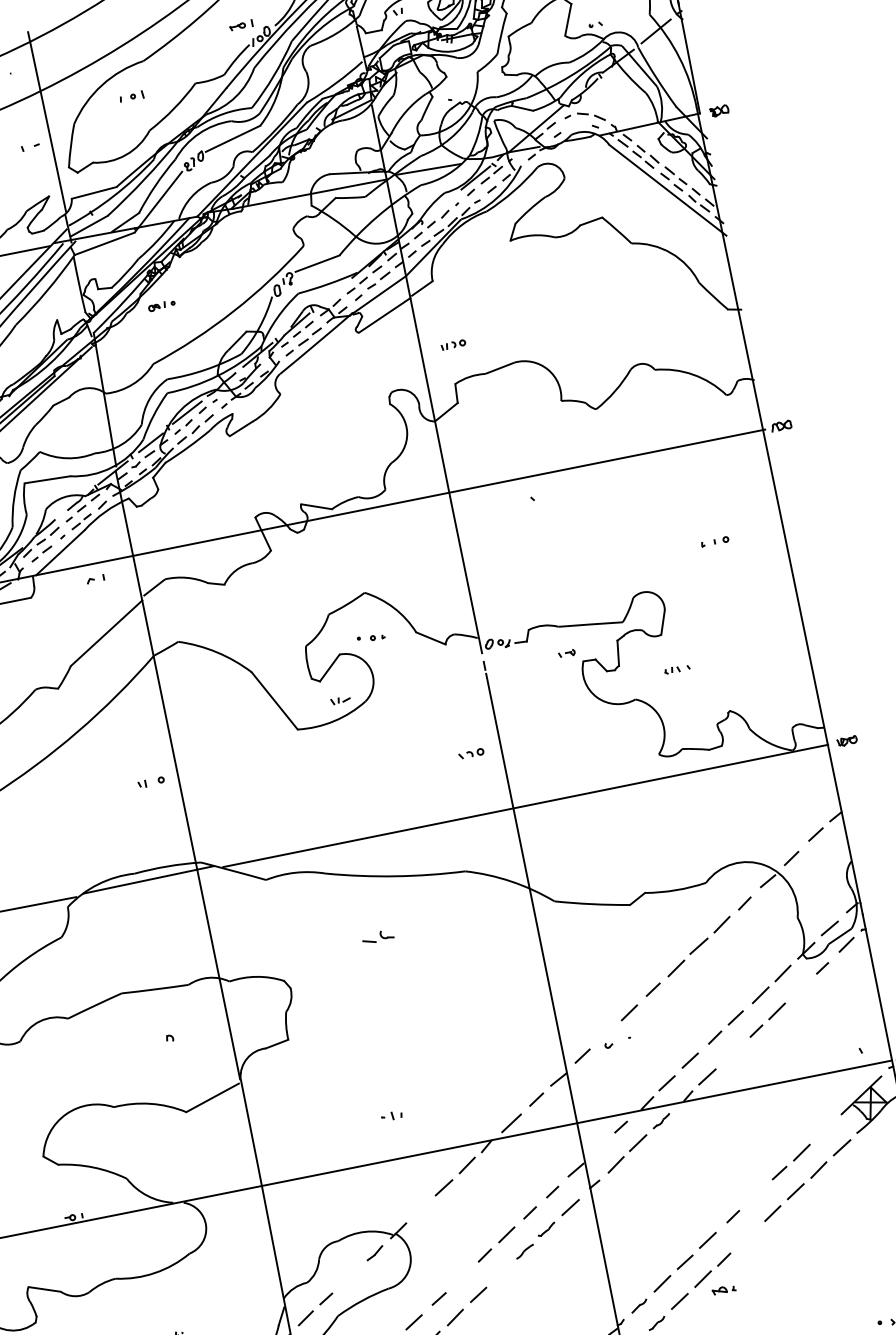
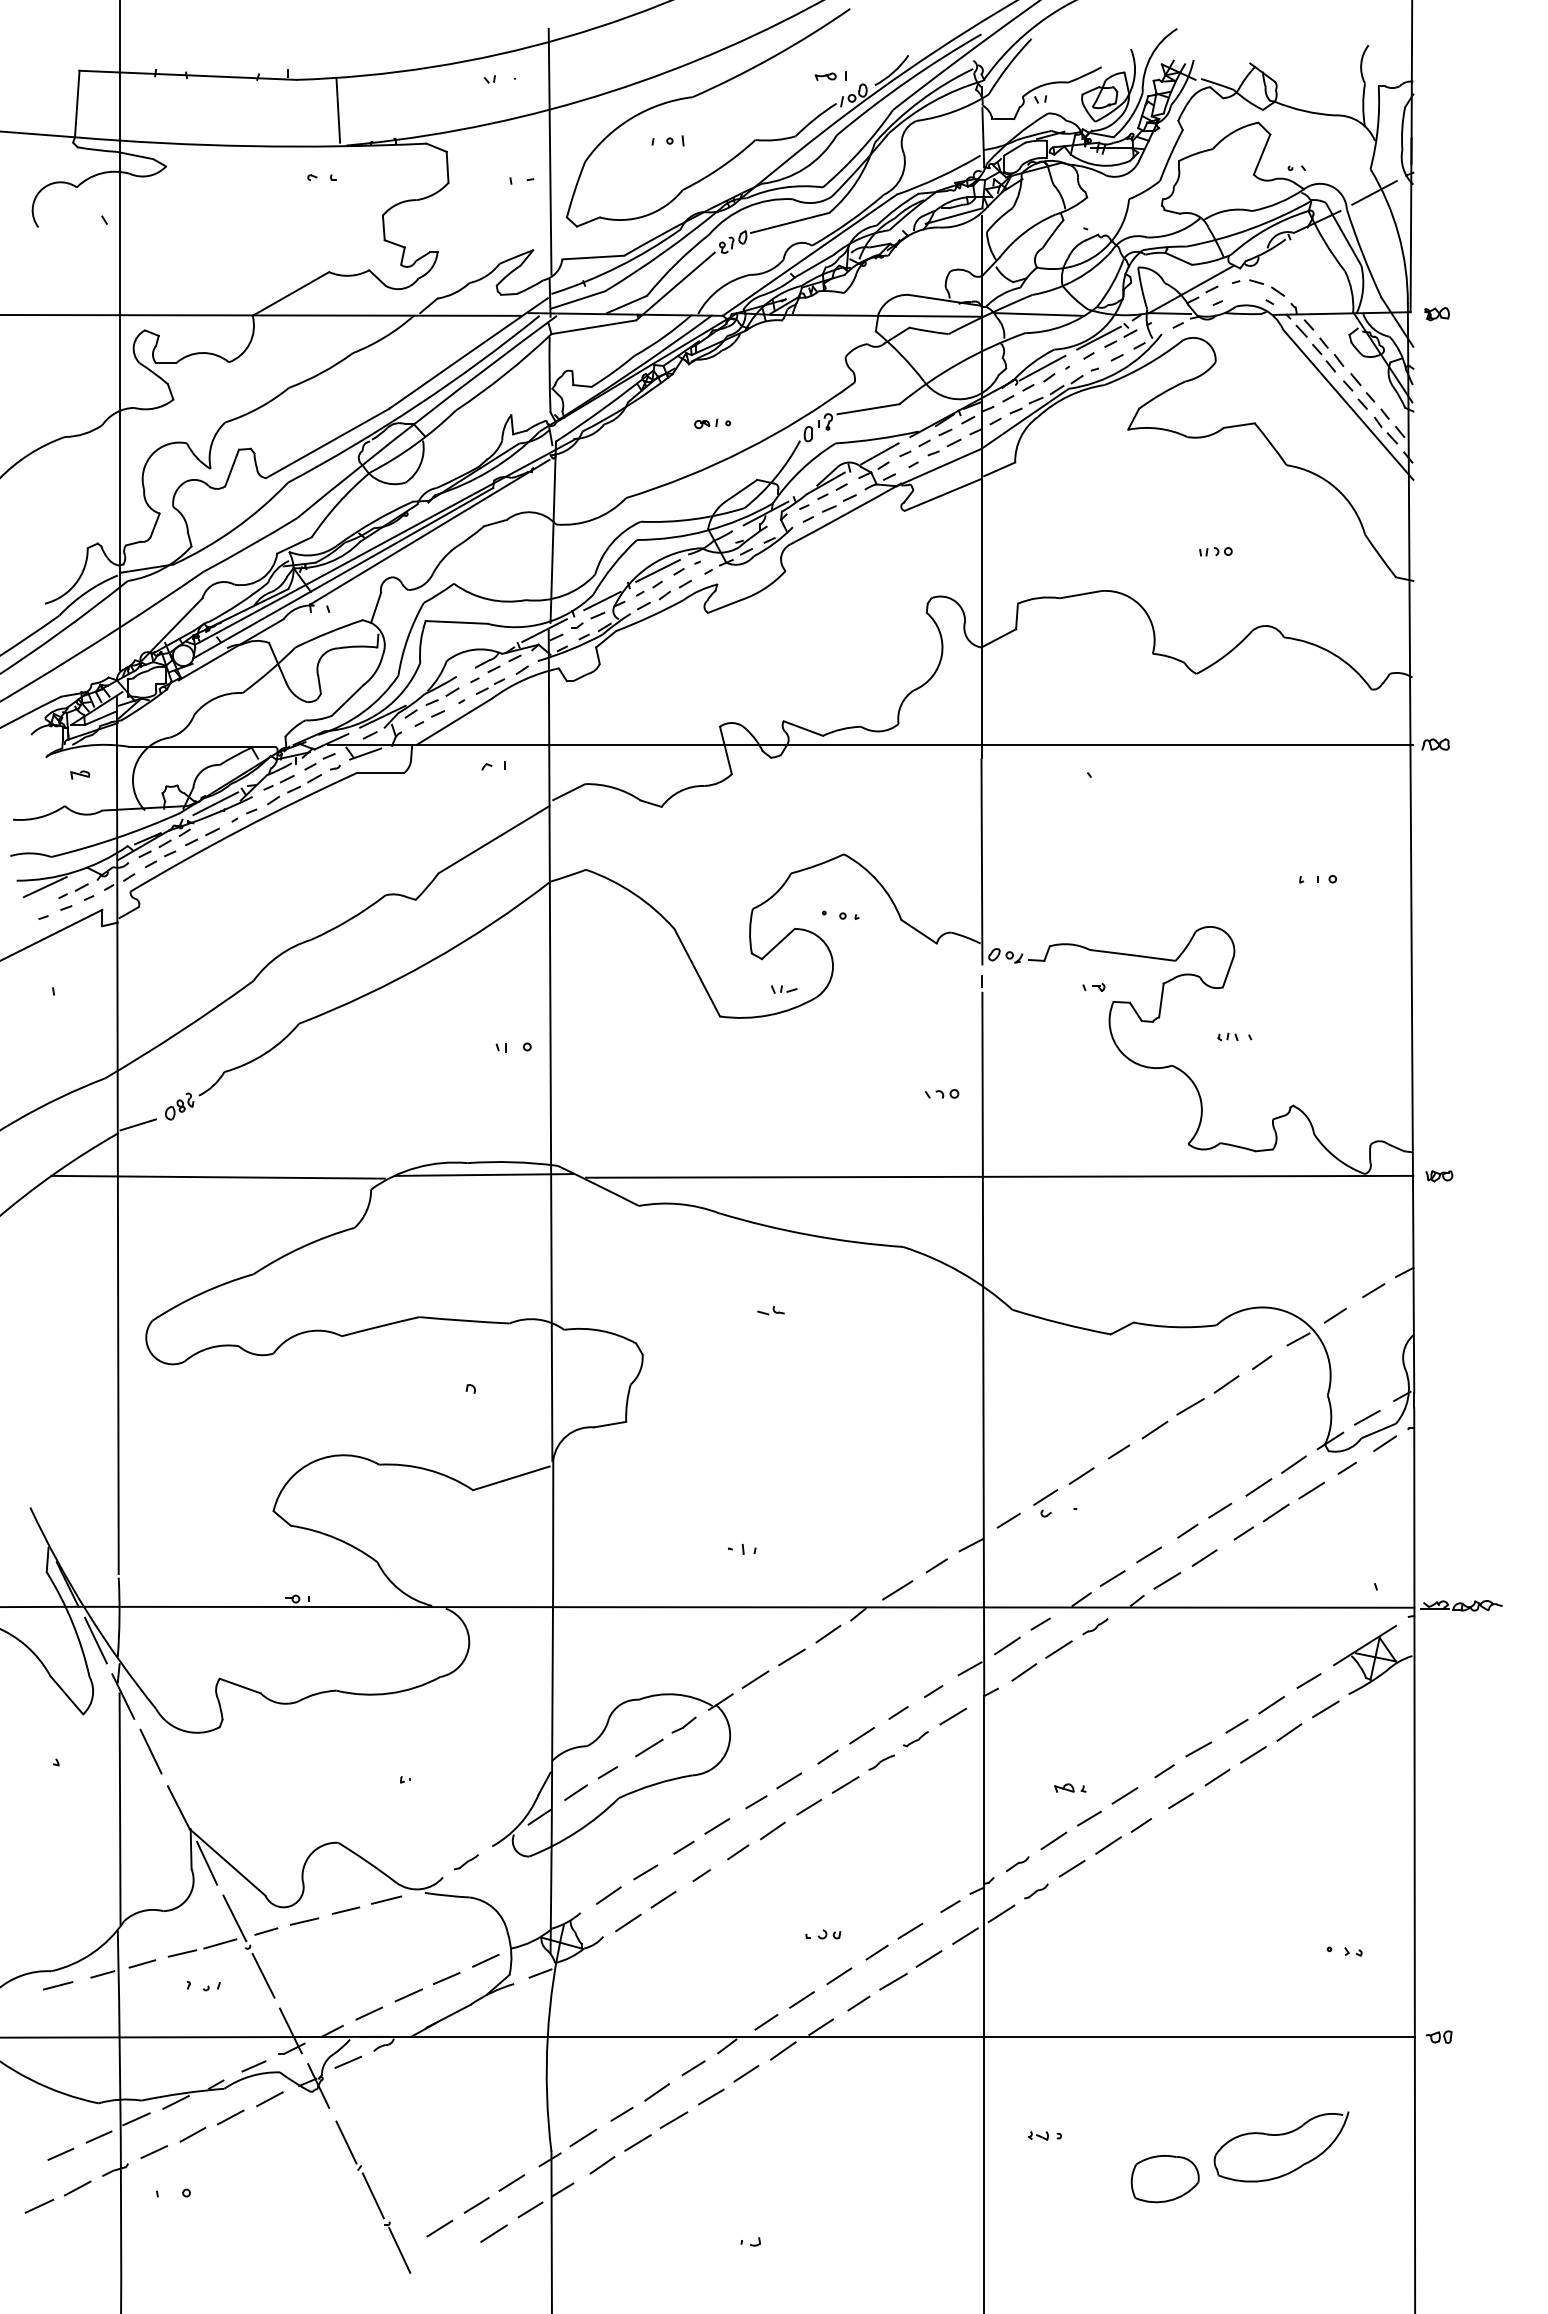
line: (438, 207) -> (1042, 367), added
line: (332, 294) -> (879, 453), added
part: (161, 305) -> (712, 423), moved
part: (453, 344) -> (1215, 551), moved
part: (377, 937) -> (770, 1310), size x0.62
line: (799, 989) -> (1311, 1490), added
line: (606, 1033) -> (1045, 1497), added
line: (731, 1054) -> (1204, 1557), added
line: (825, 1129) -> (1308, 1680), added
line: (599, 1147) -> (1007, 1645), added
line: (754, 1195) -> (1198, 1749), added
line: (420, 1209) -> (755, 1679), added
line: (749, 1235) -> (1180, 1800), added
line: (501, 1272) -> (845, 1784), added
line: (353, 1274) -> (649, 1747), added
line: (460, 1278) -> (789, 1780), added
part: (724, 1289) -> (1070, 1787), moved

